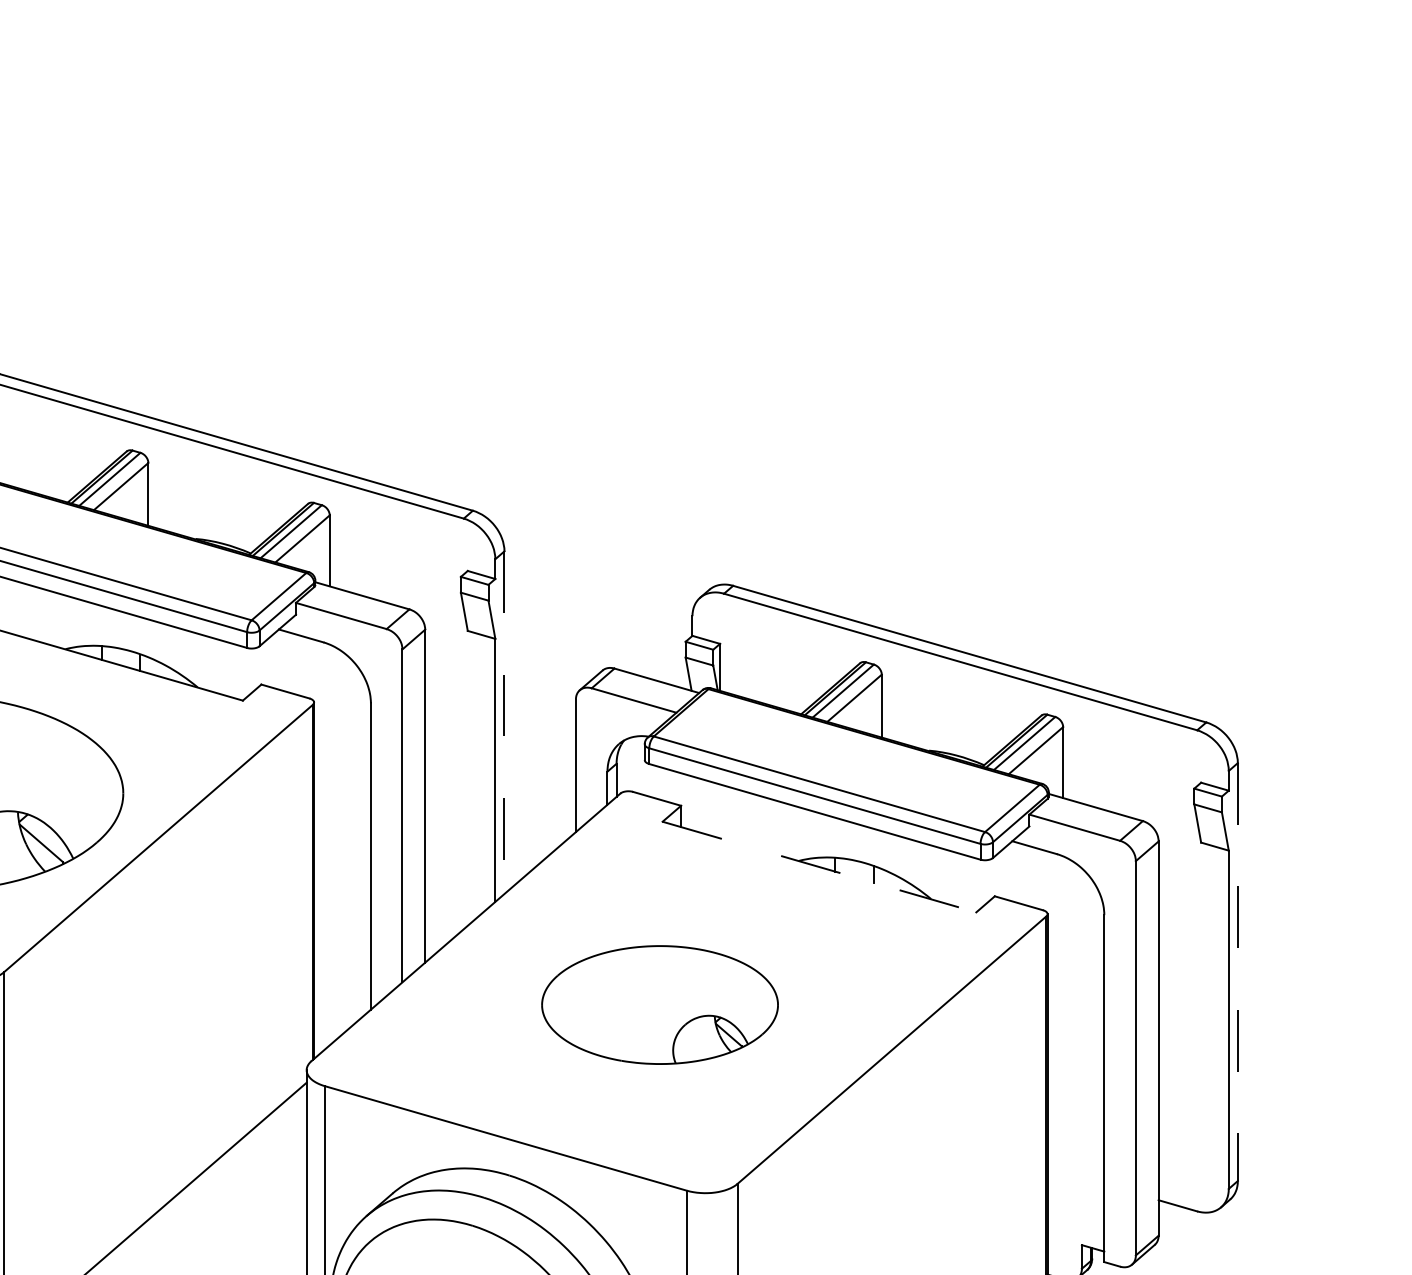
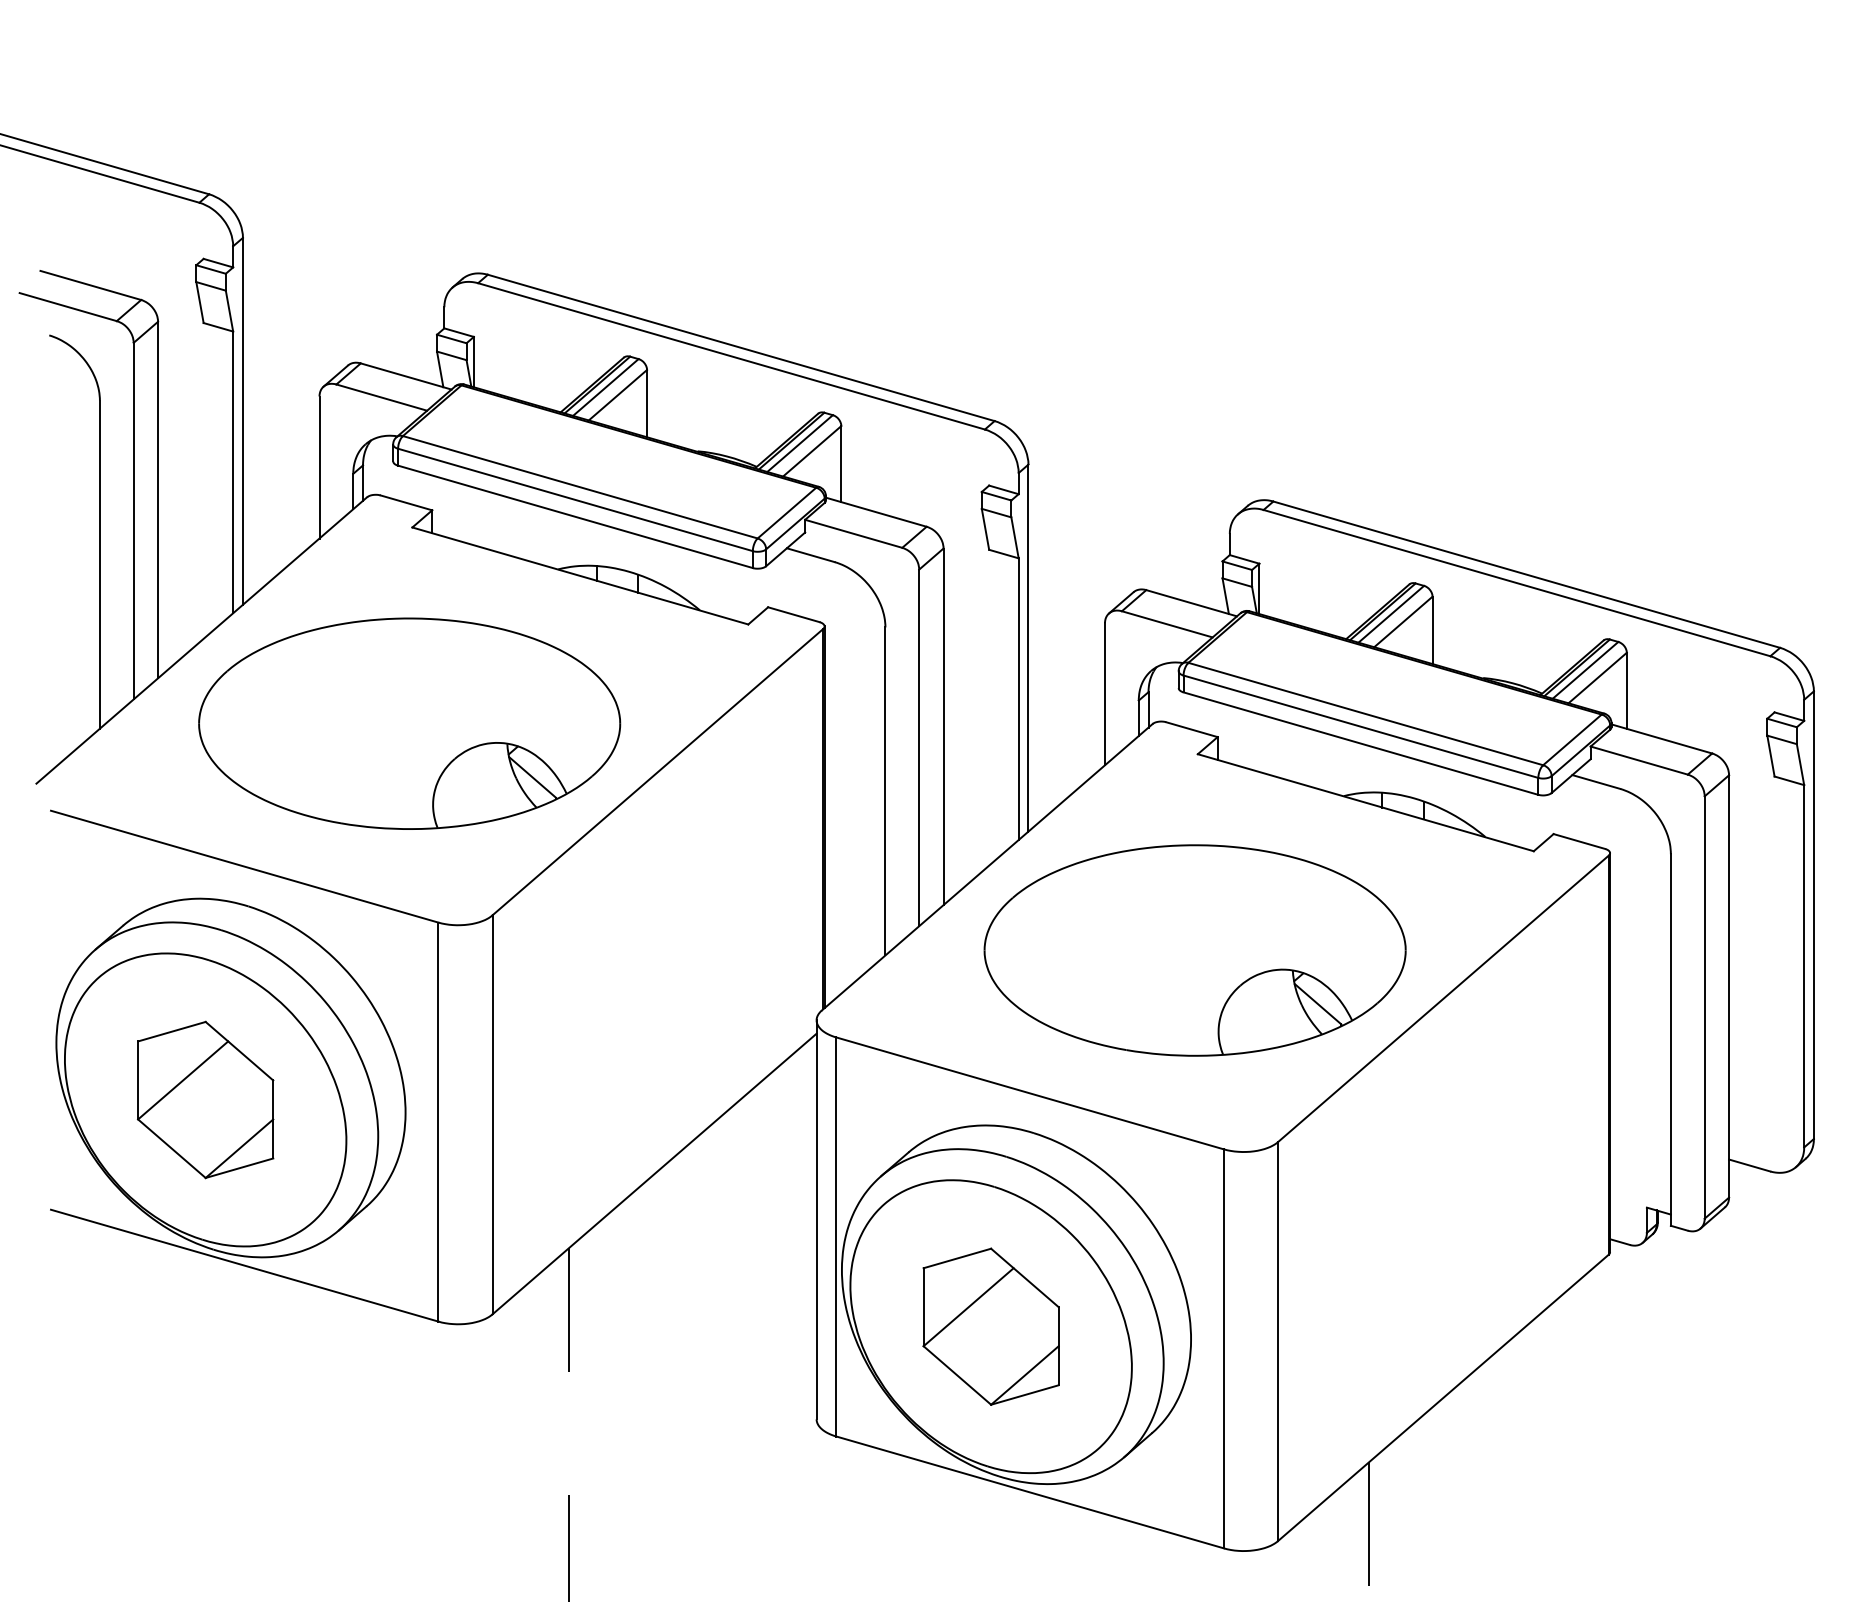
line: (504, 723) -> (1028, 648), dashed -> solid
line: (819, 866) -> (1365, 802), dashed -> solid
line: (1237, 972) -> (1813, 915), dashed -> solid
part: (659, 1005) -> (1194, 950), size x1.67

